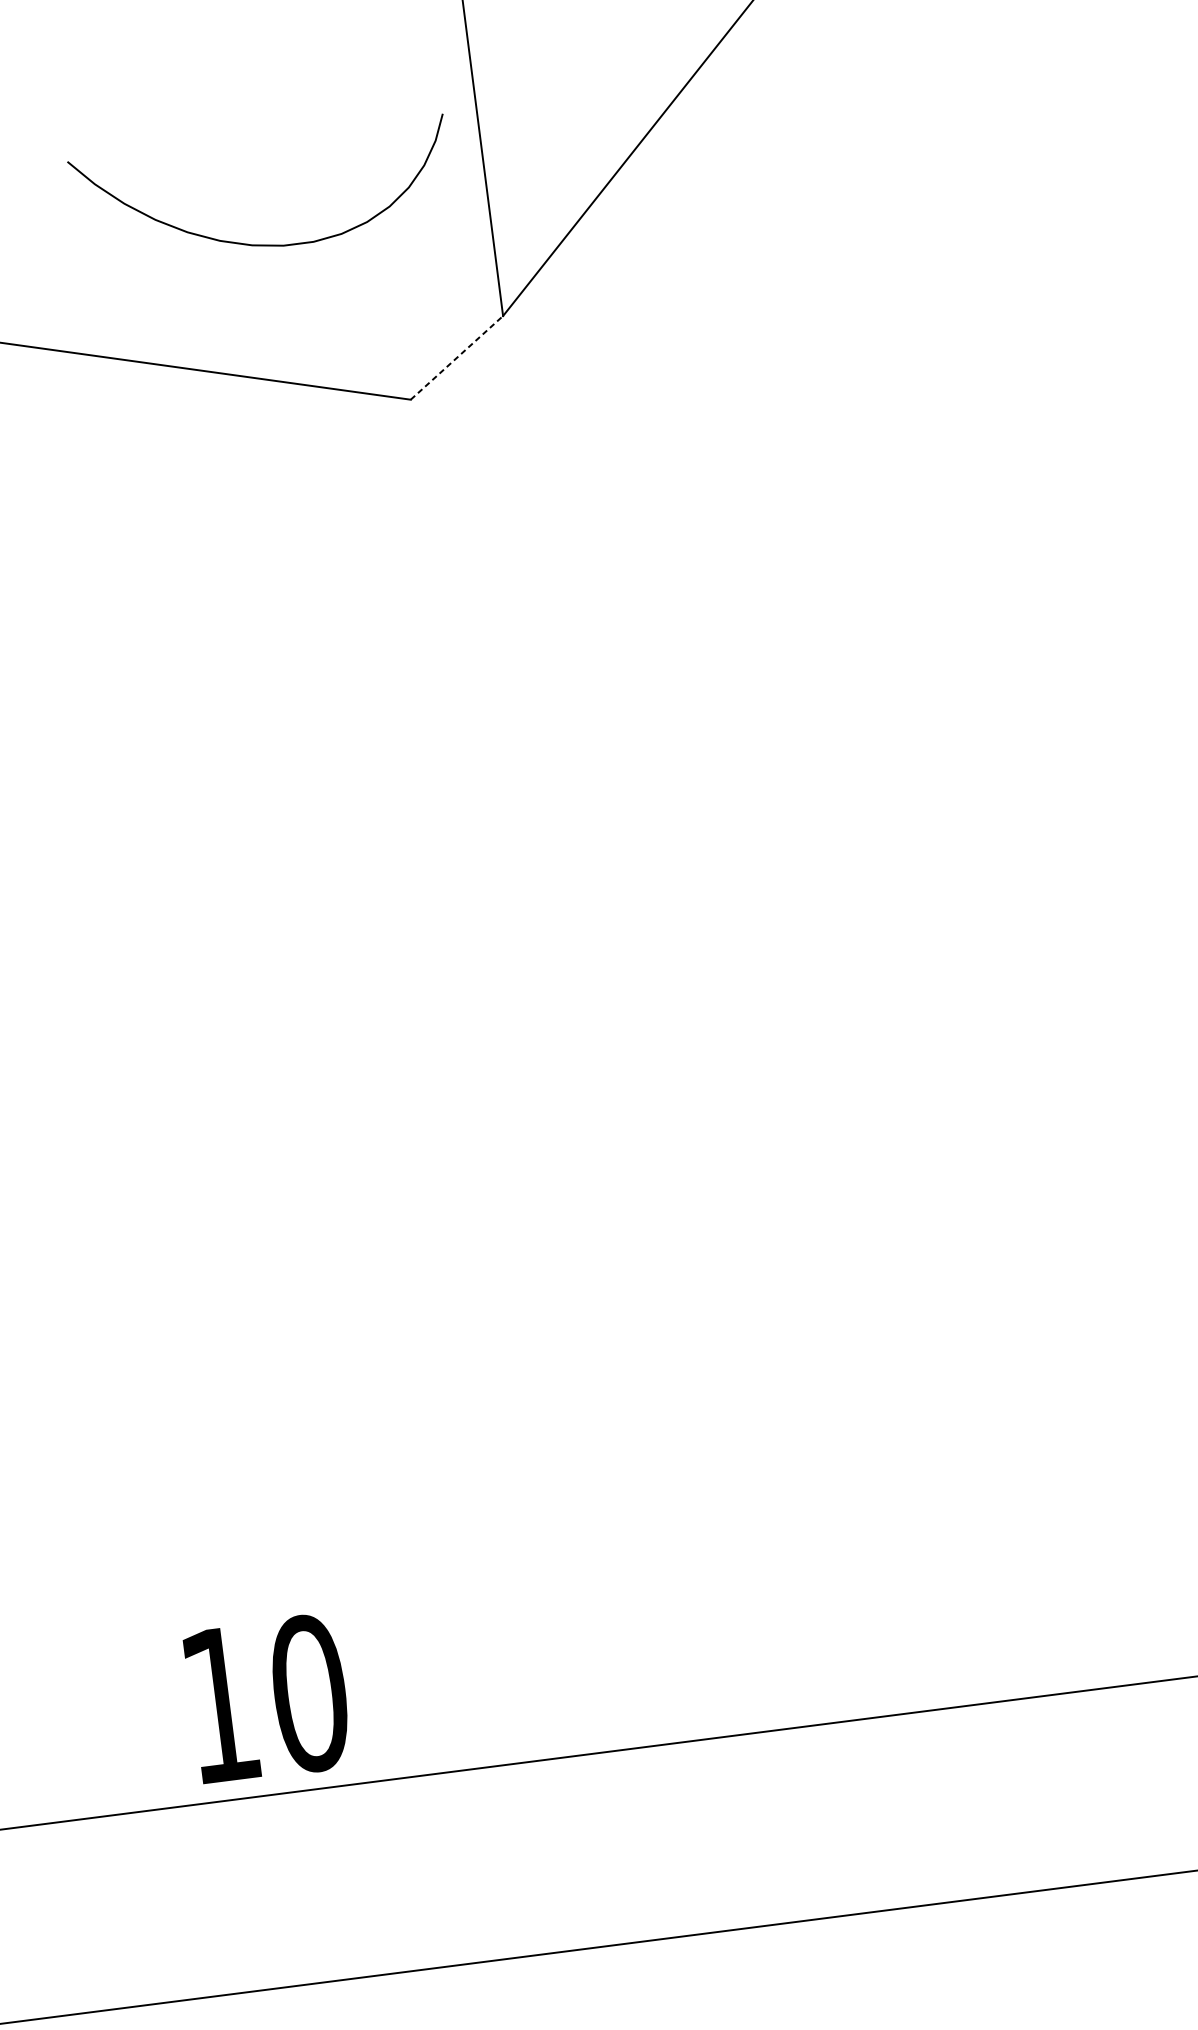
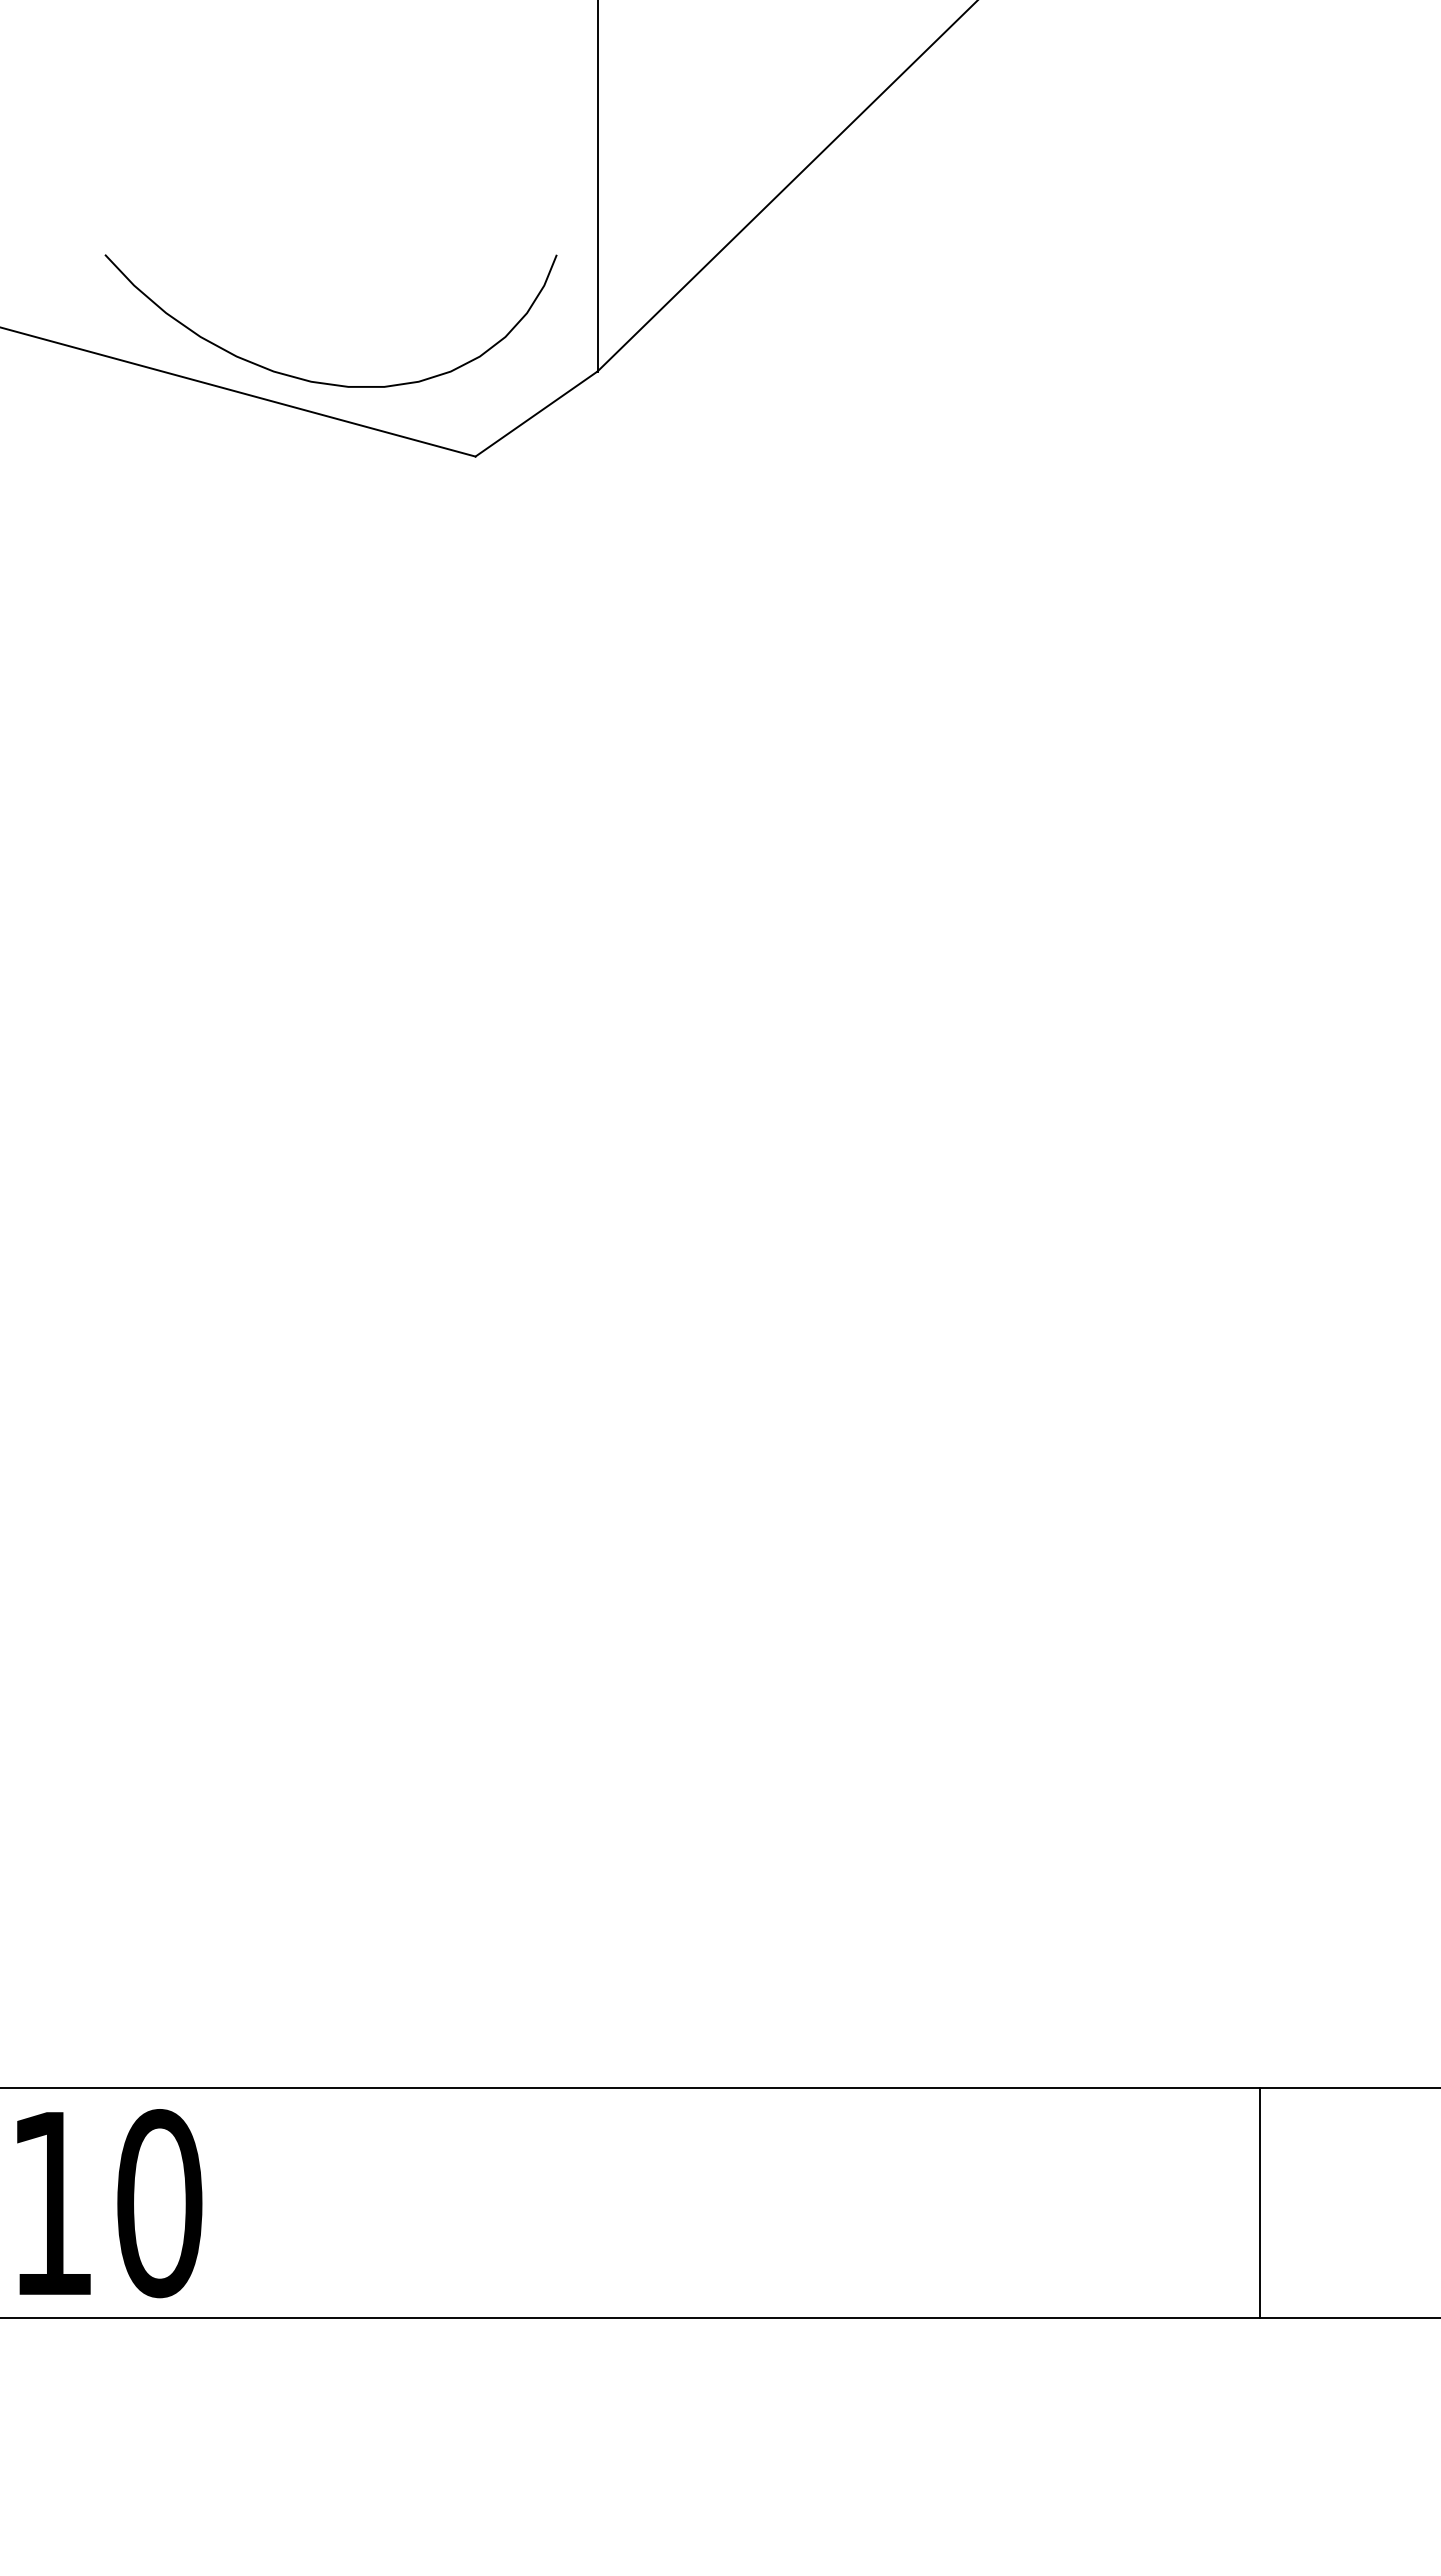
curve: (258, 244) -> (318, 381), moved
line: (456, 357) -> (536, 413), dashed -> solid
text: (268, 1698) -> (109, 2203), moved

